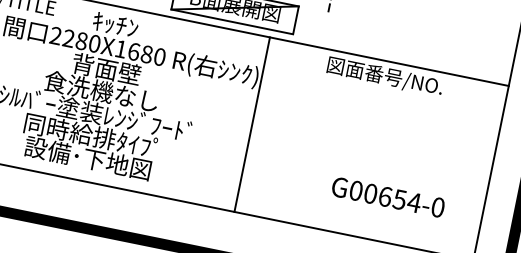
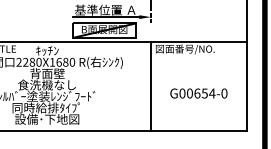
line: (251, 124) -> (150, 86), moved
text: (387, 197) -> (198, 93), moved

